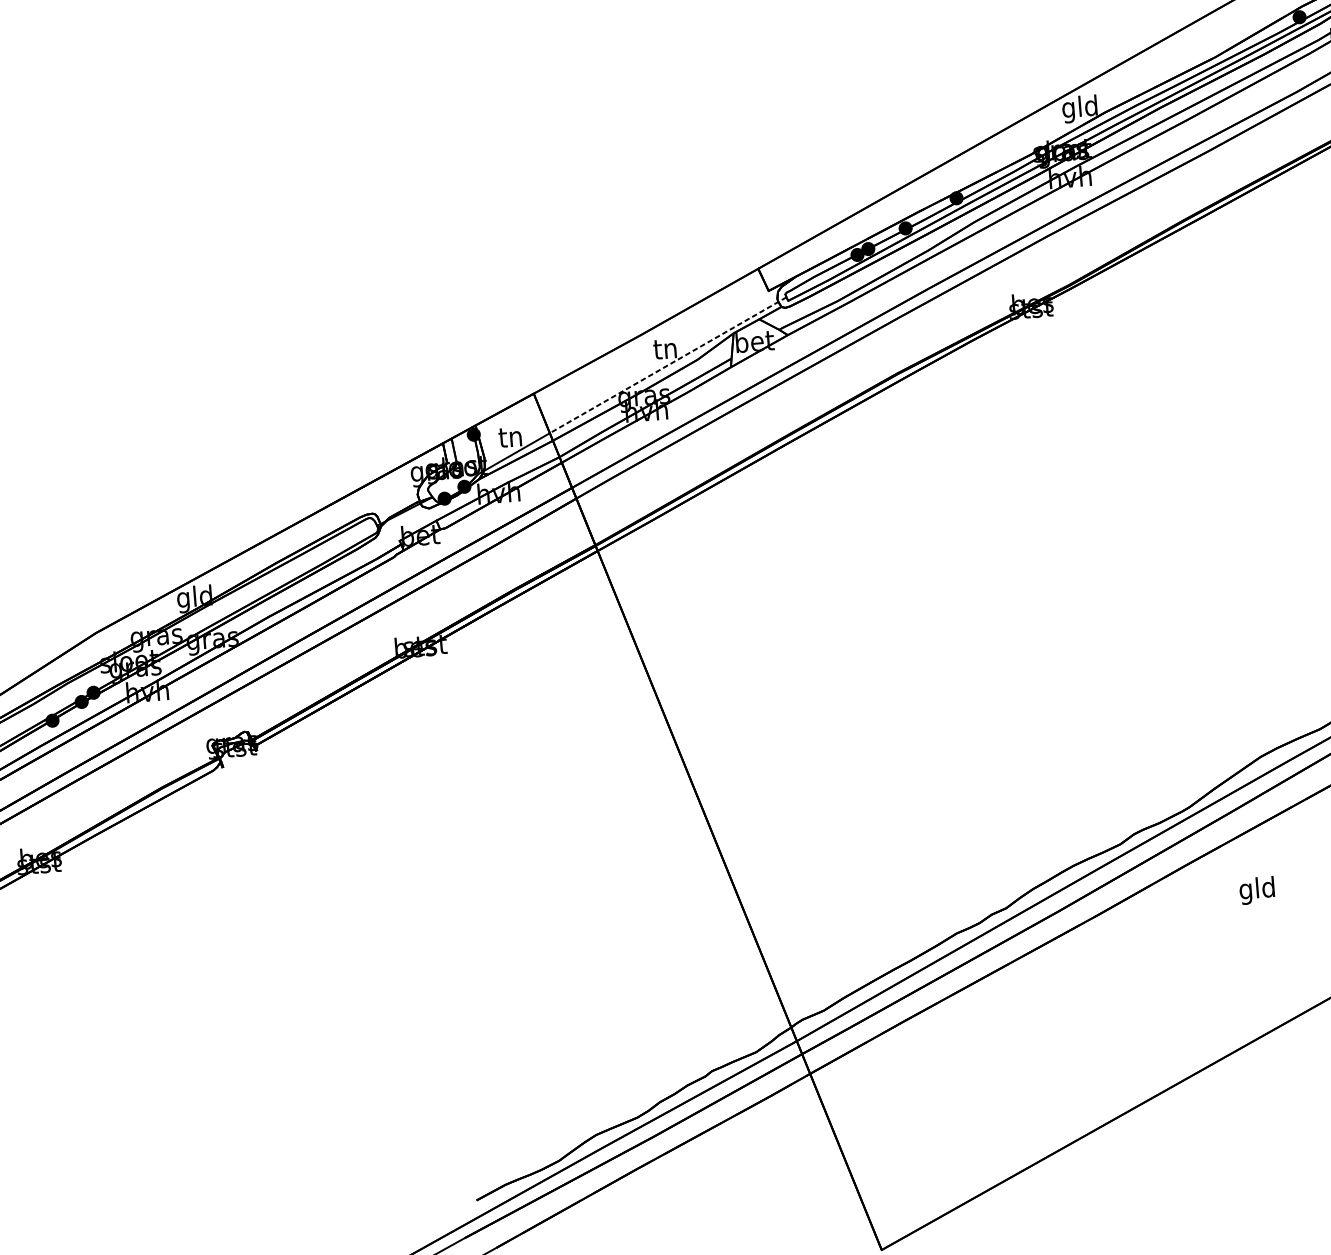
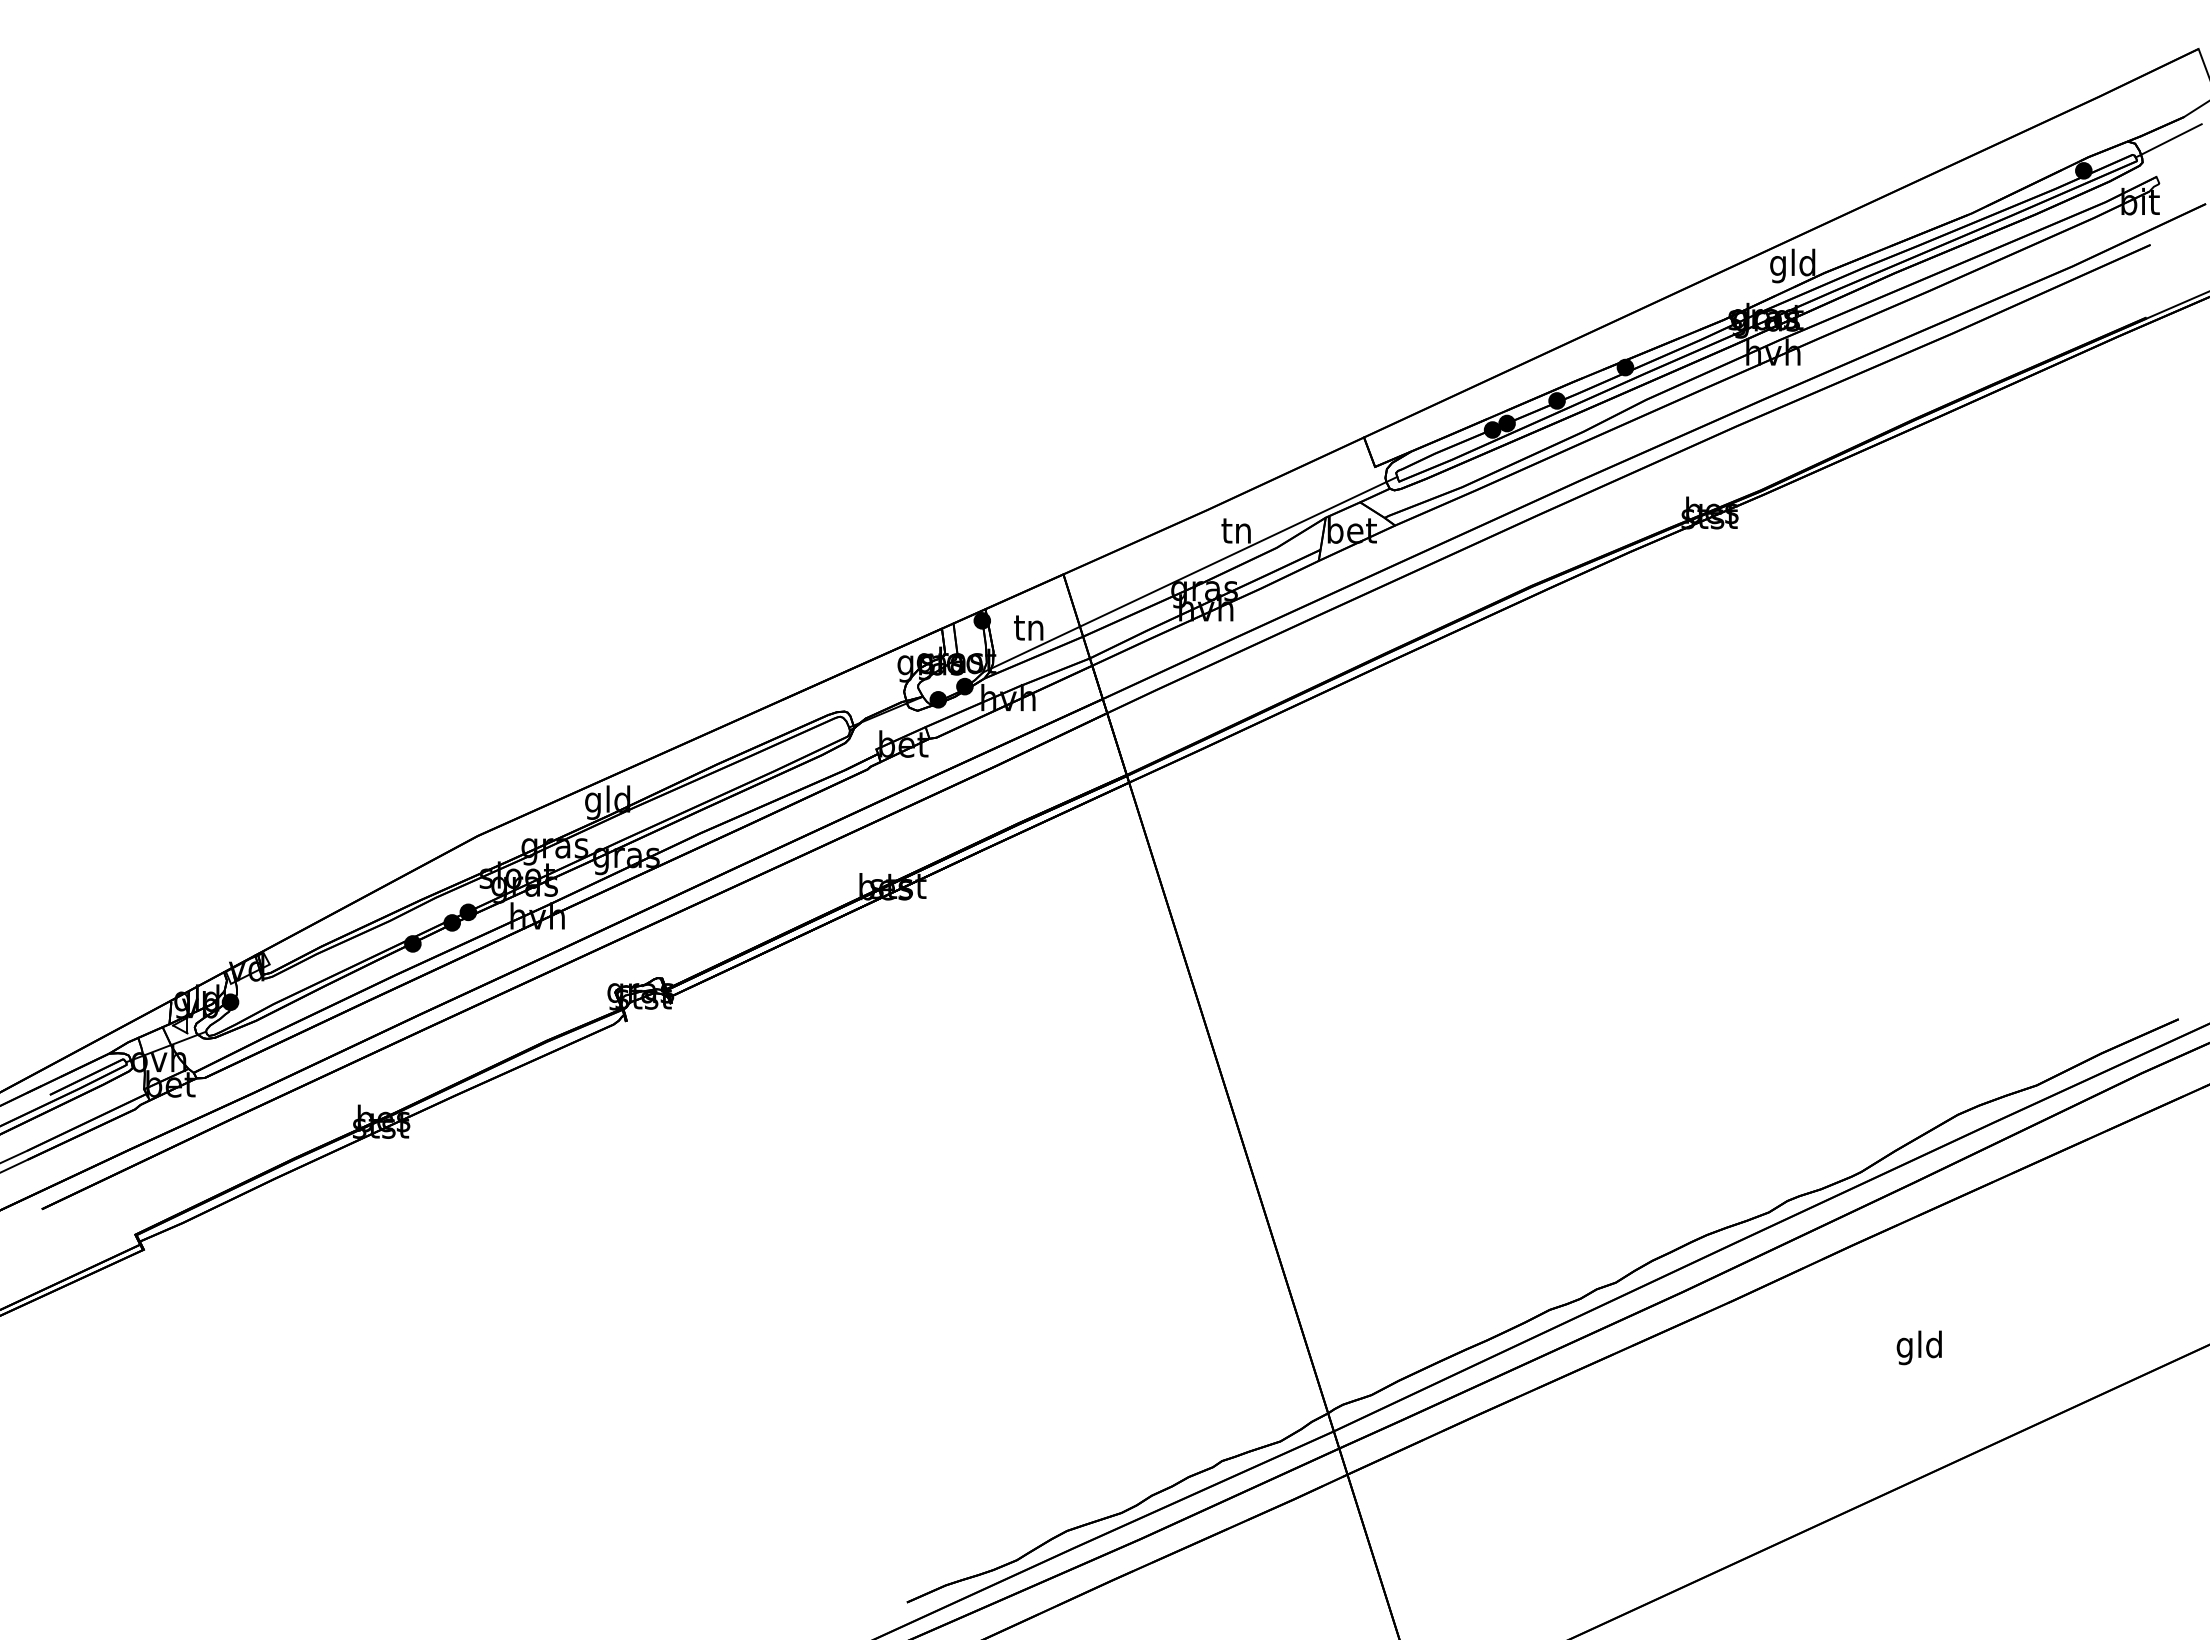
line: (668, 365) -> (1238, 552), dashed -> solid
text: (1256, 890) -> (1918, 1347), moved

